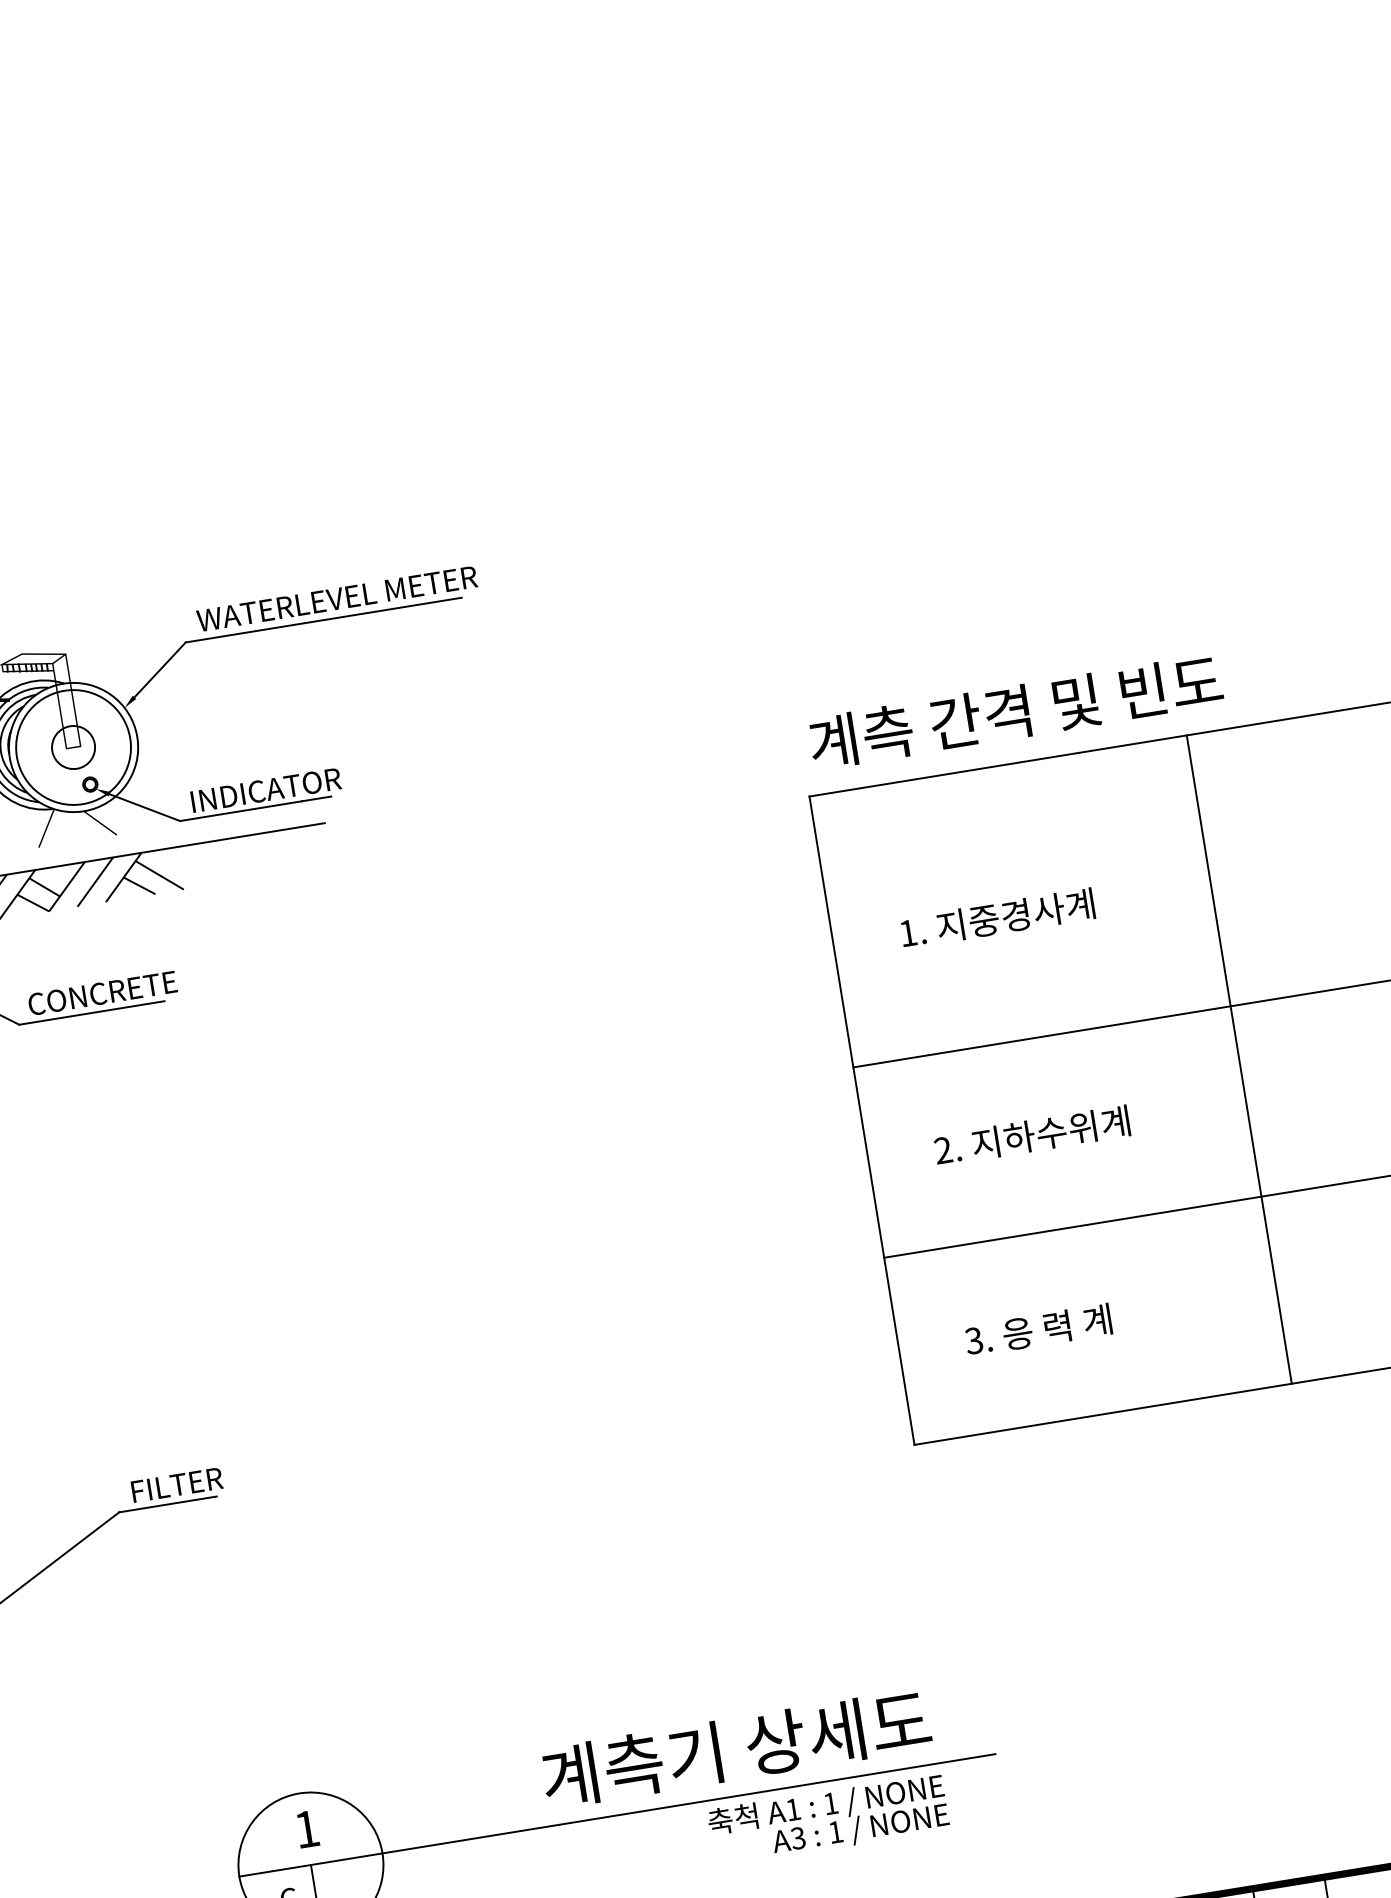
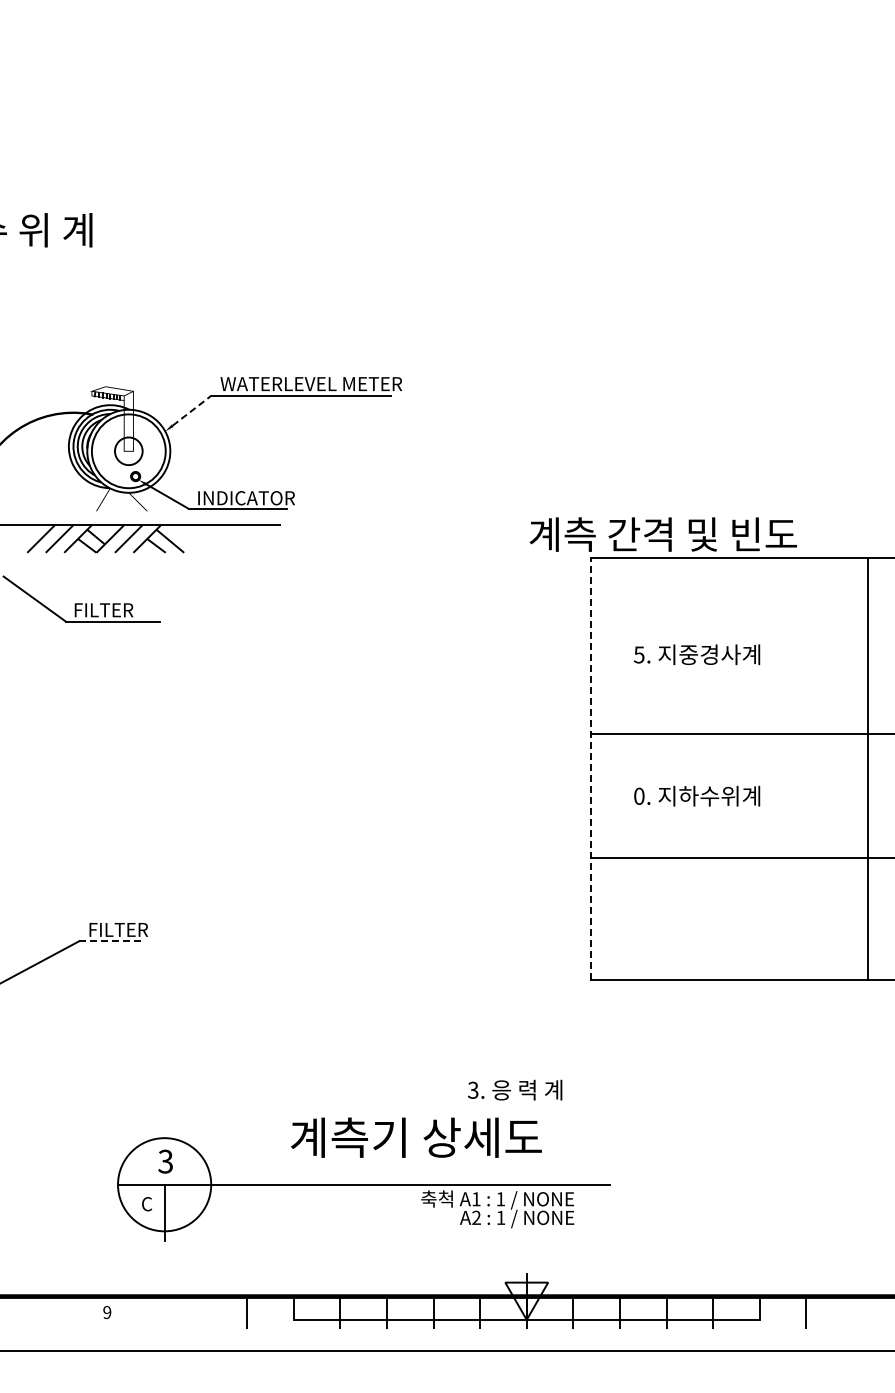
line: (161, 669) -> (192, 410), solid -> dashed
text: (1014, 712) -> (662, 534), moved
text: (906, 932) -> (638, 654), 1. -> 5.
text: (103, 993) -> (122, 610), CONCRETE -> FILTER
line: (1239, 1060) -> (868, 769), moved
line: (861, 1119) -> (590, 768), solid -> dashed
text: (943, 1149) -> (639, 795), 2. -> 0.
text: (1038, 1329) -> (515, 1089), moved
line: (167, 1504) -> (110, 941), solid -> dashed
text: (736, 1748) -> (416, 1137), moved
text: (306, 1829) -> (165, 1161), 1 -> 3
text: (798, 1839) -> (476, 1218), A3 -> A2

